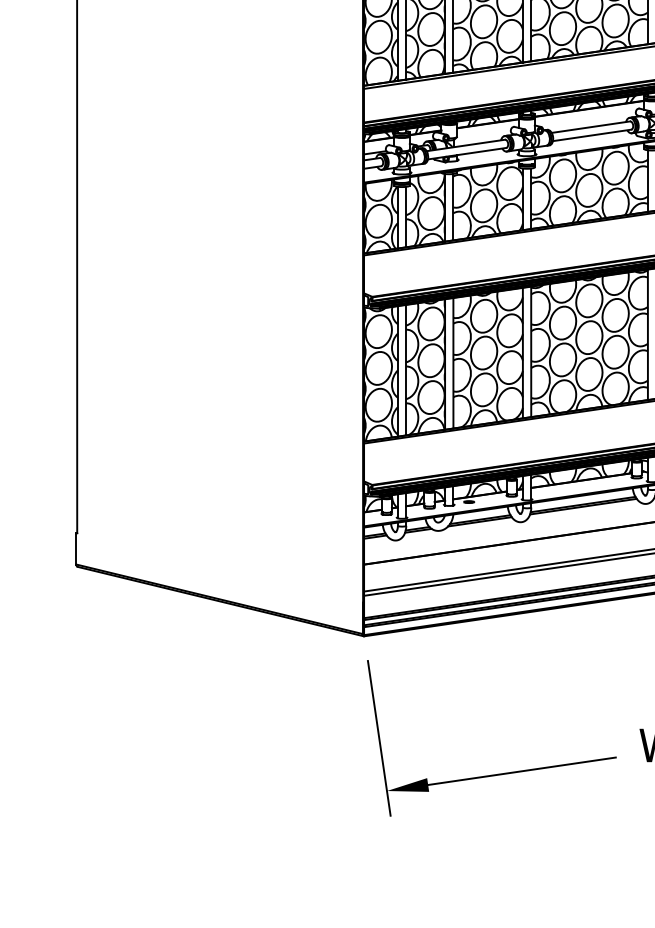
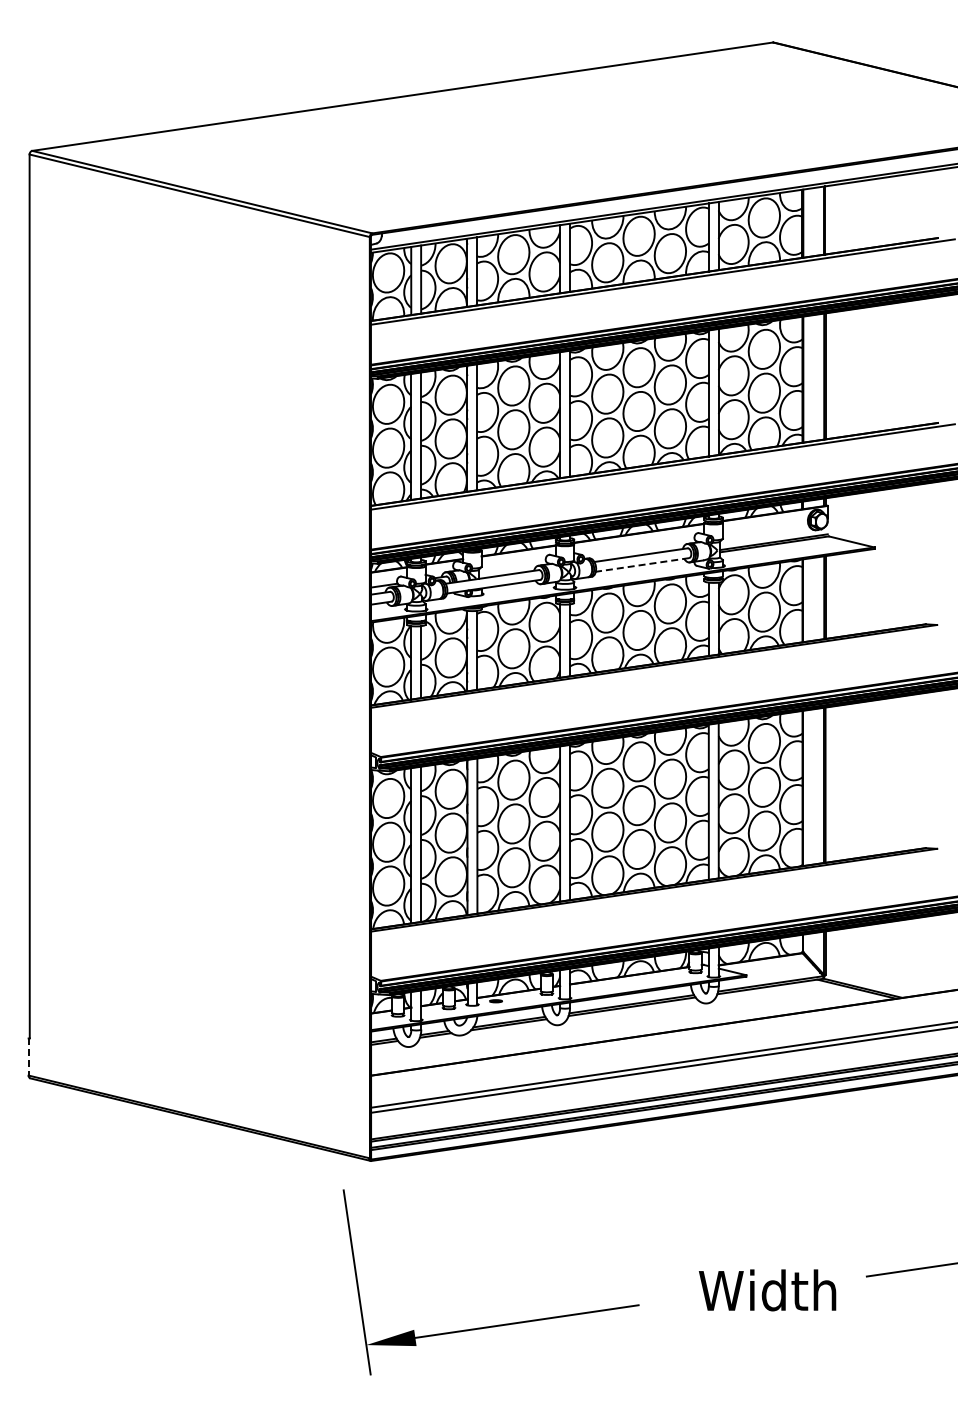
line: (591, 135) -> (641, 565), solid -> dashed
line: (76, 549) -> (28, 1057), solid -> dashed
part: (498, 773) -> (498, 1324), moved

